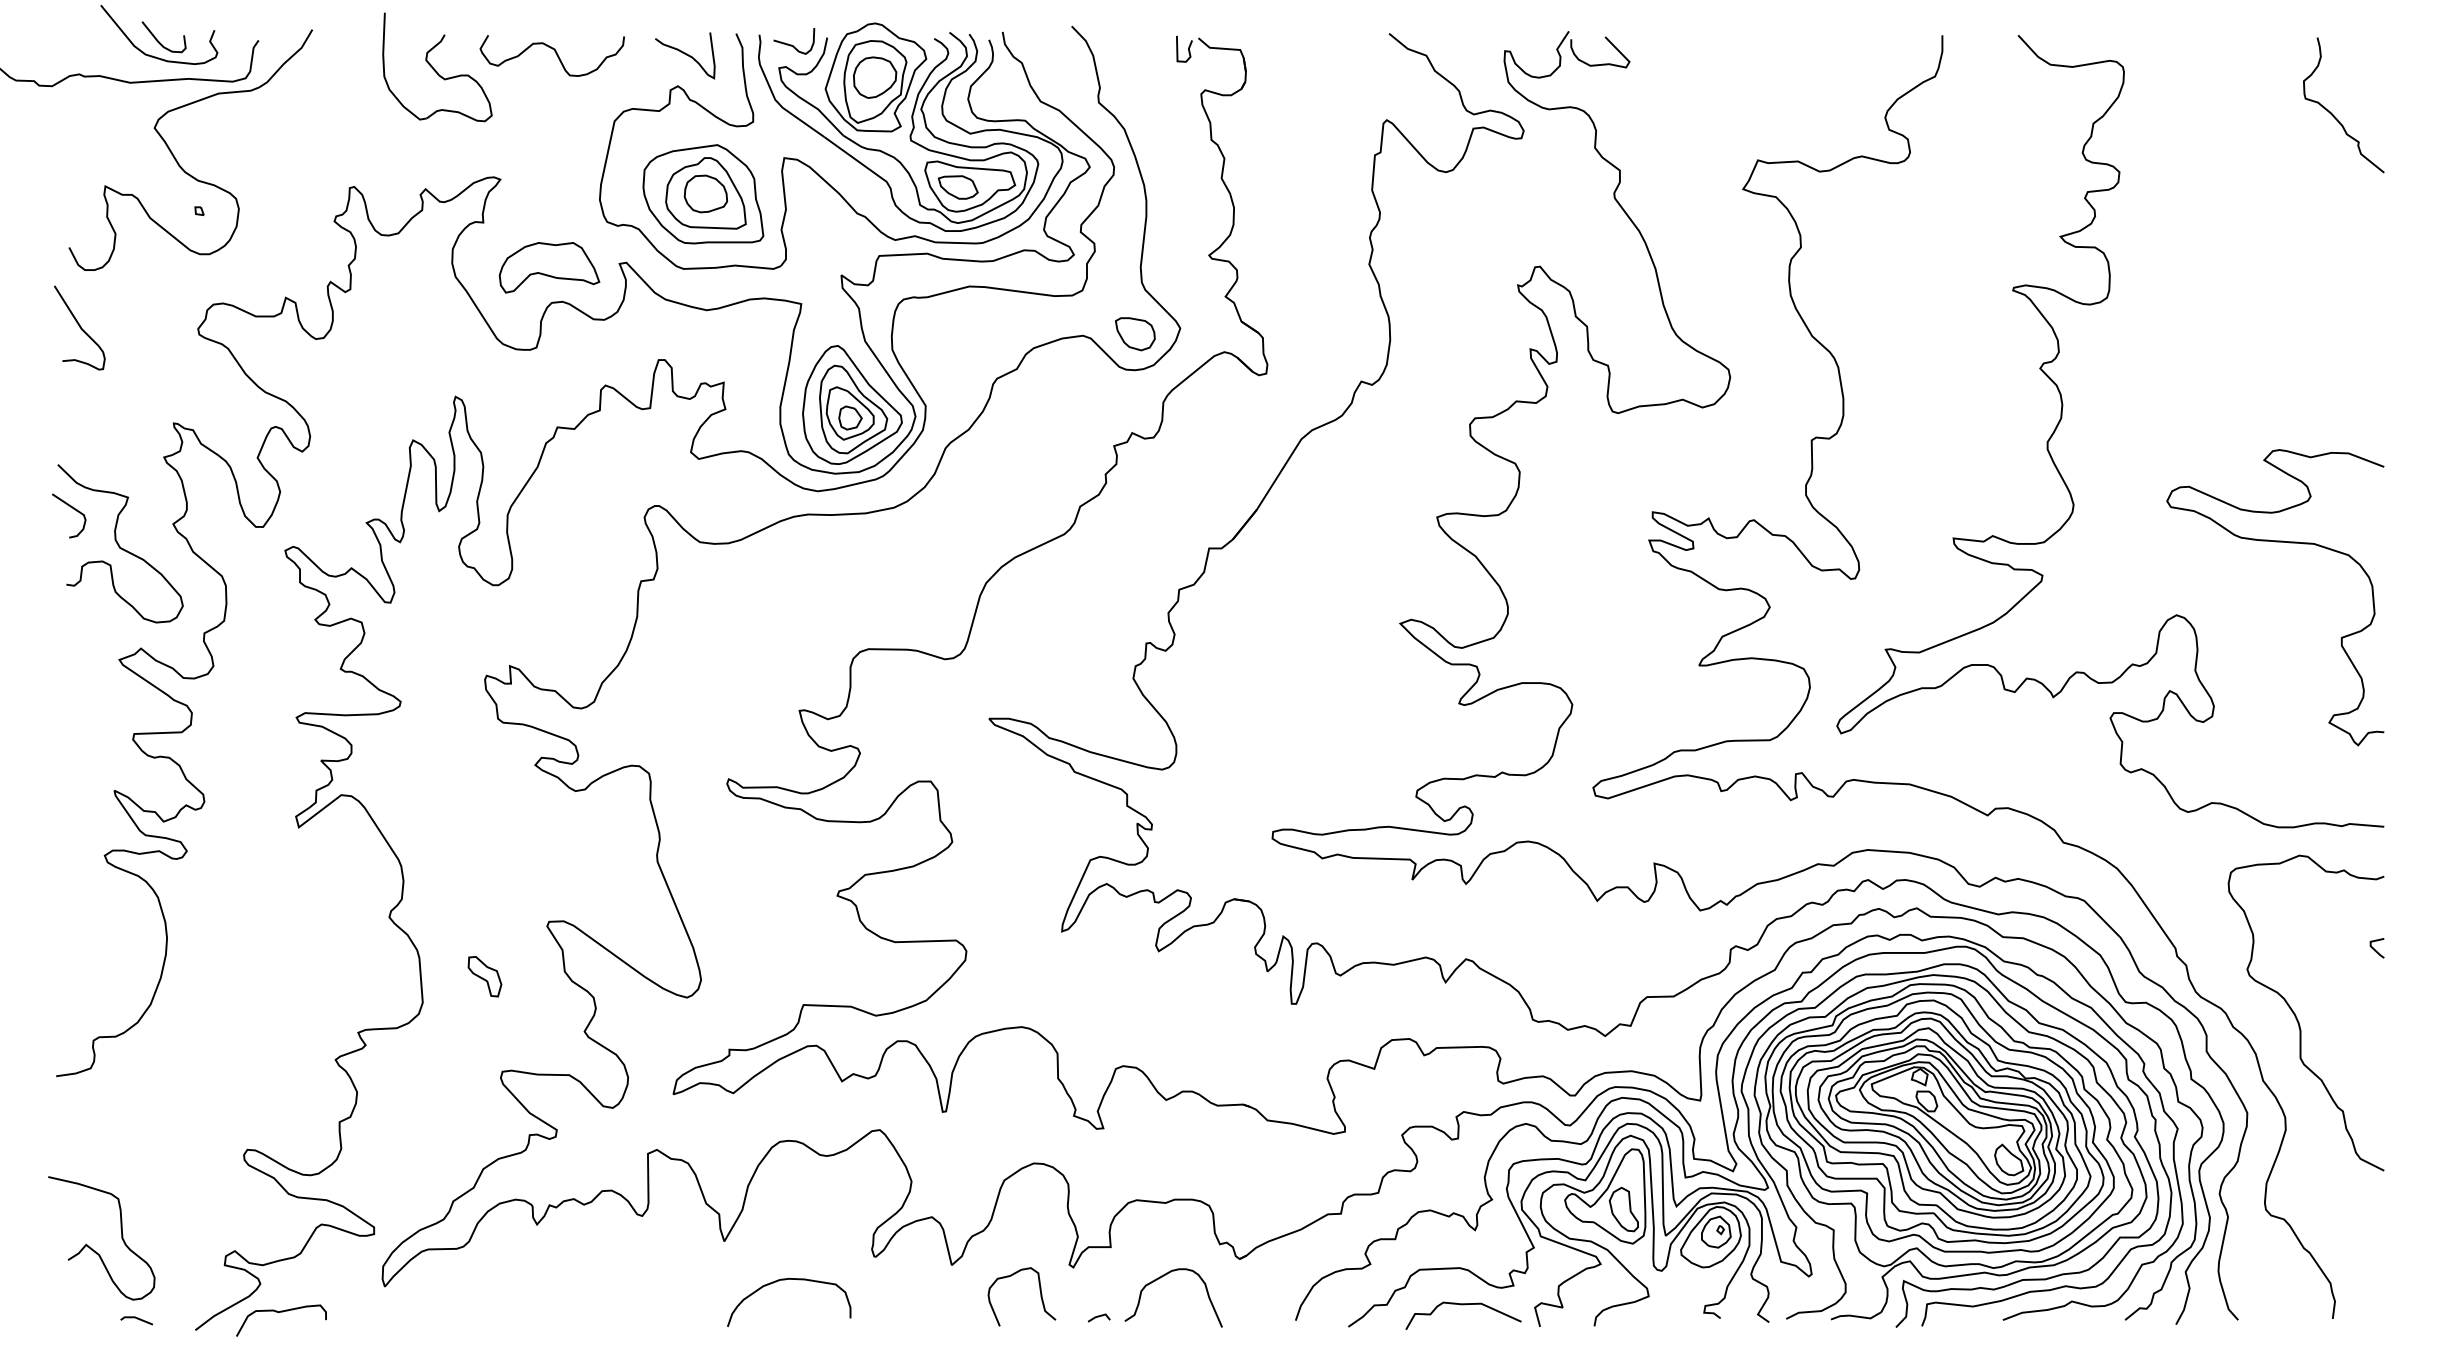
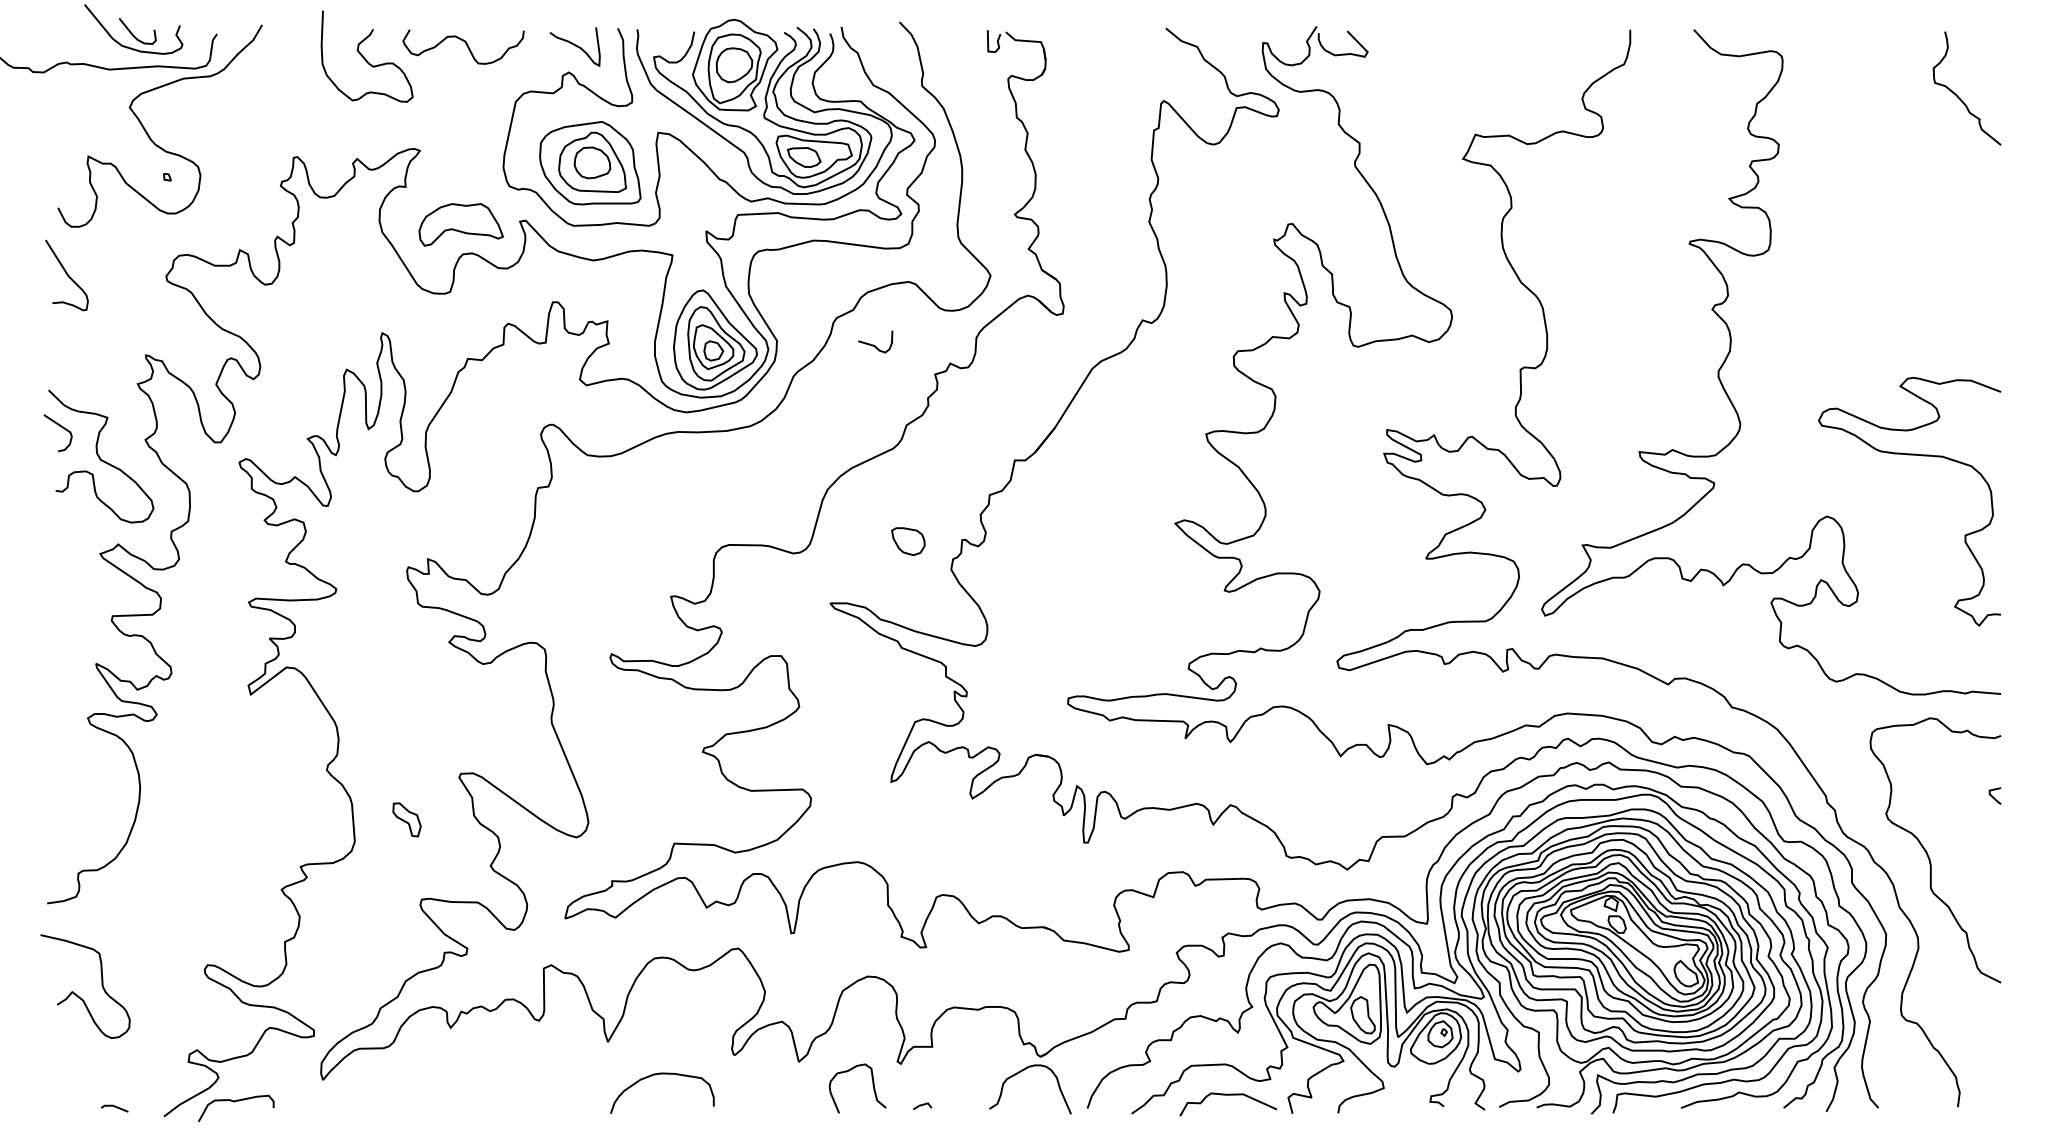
curve: (793, 45) -> (874, 345), moved
part: (1135, 334) -> (908, 541), moved
curve: (95, 1250) -> (80, 996), moved
curve: (1162, 1277) -> (1021, 1072), moved

